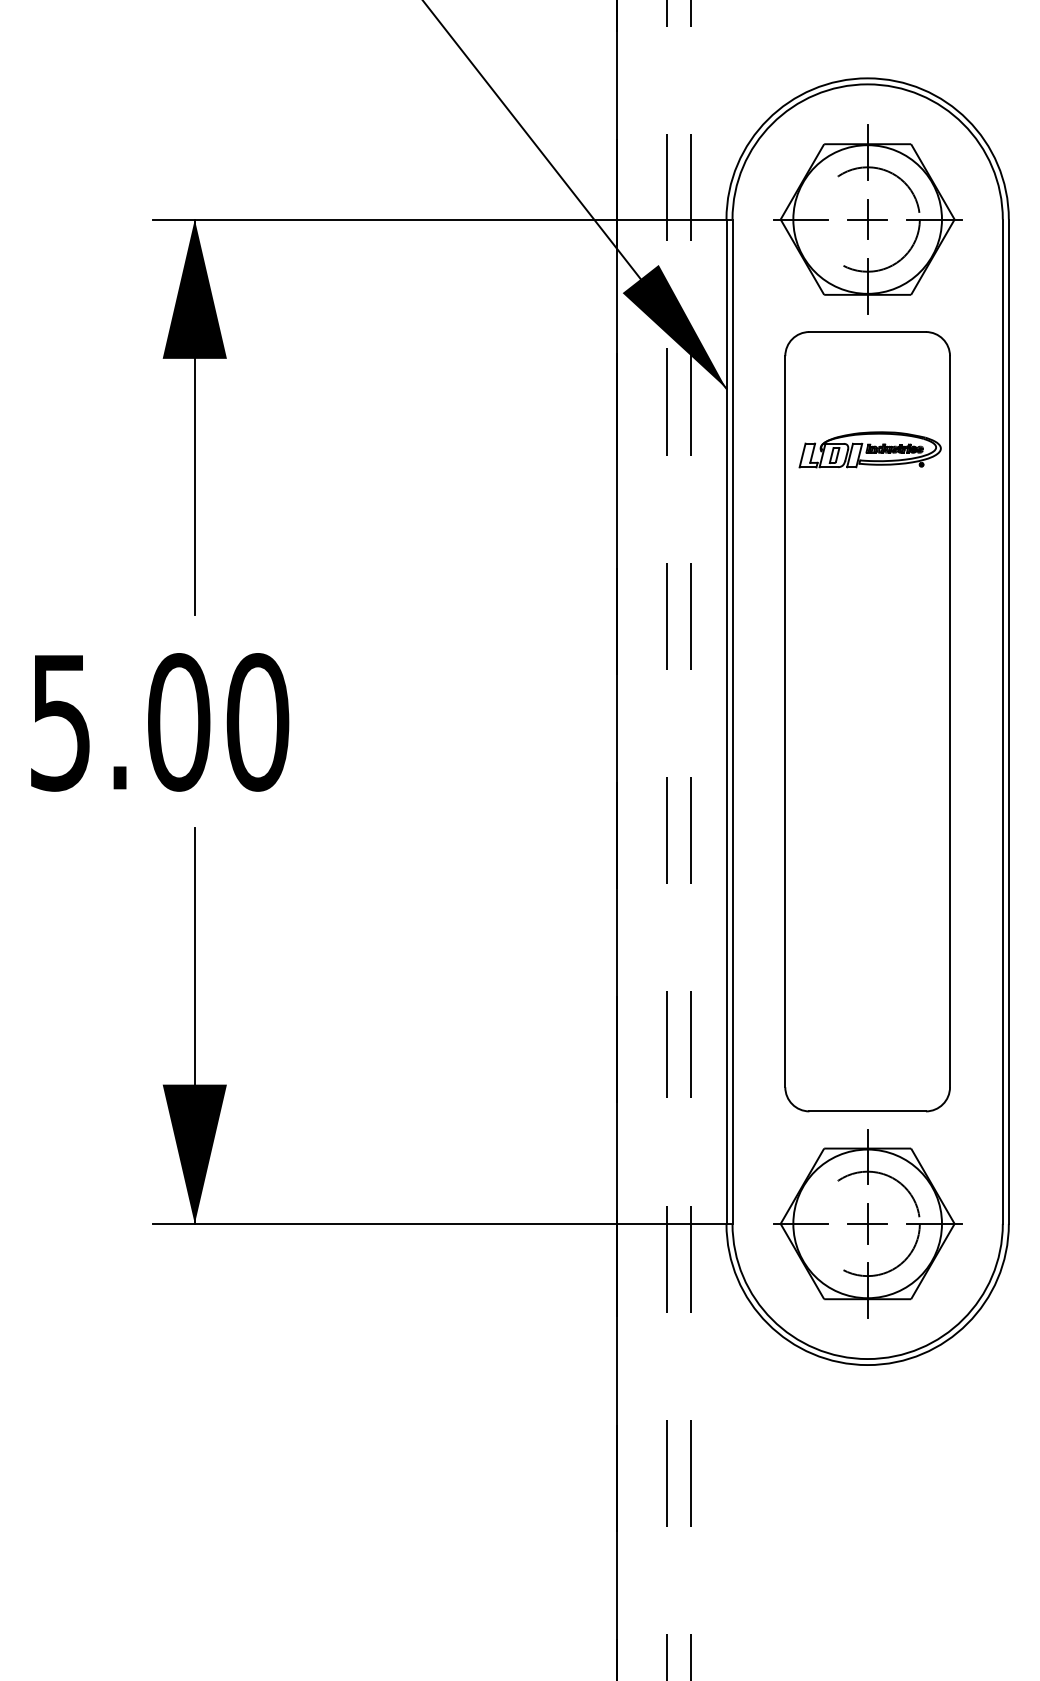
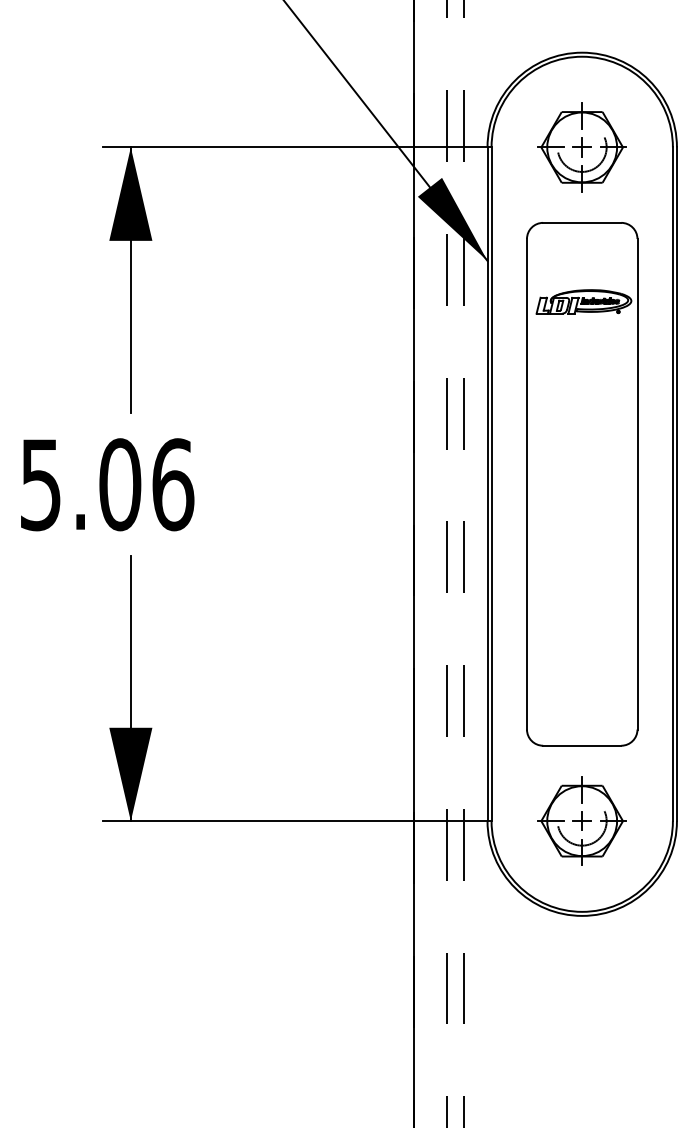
part: (866, 219) -> (581, 147), size x0.7
text: (258, 721) -> (173, 484), 5.00 -> 5.06
part: (866, 1222) -> (581, 820), size x0.7

